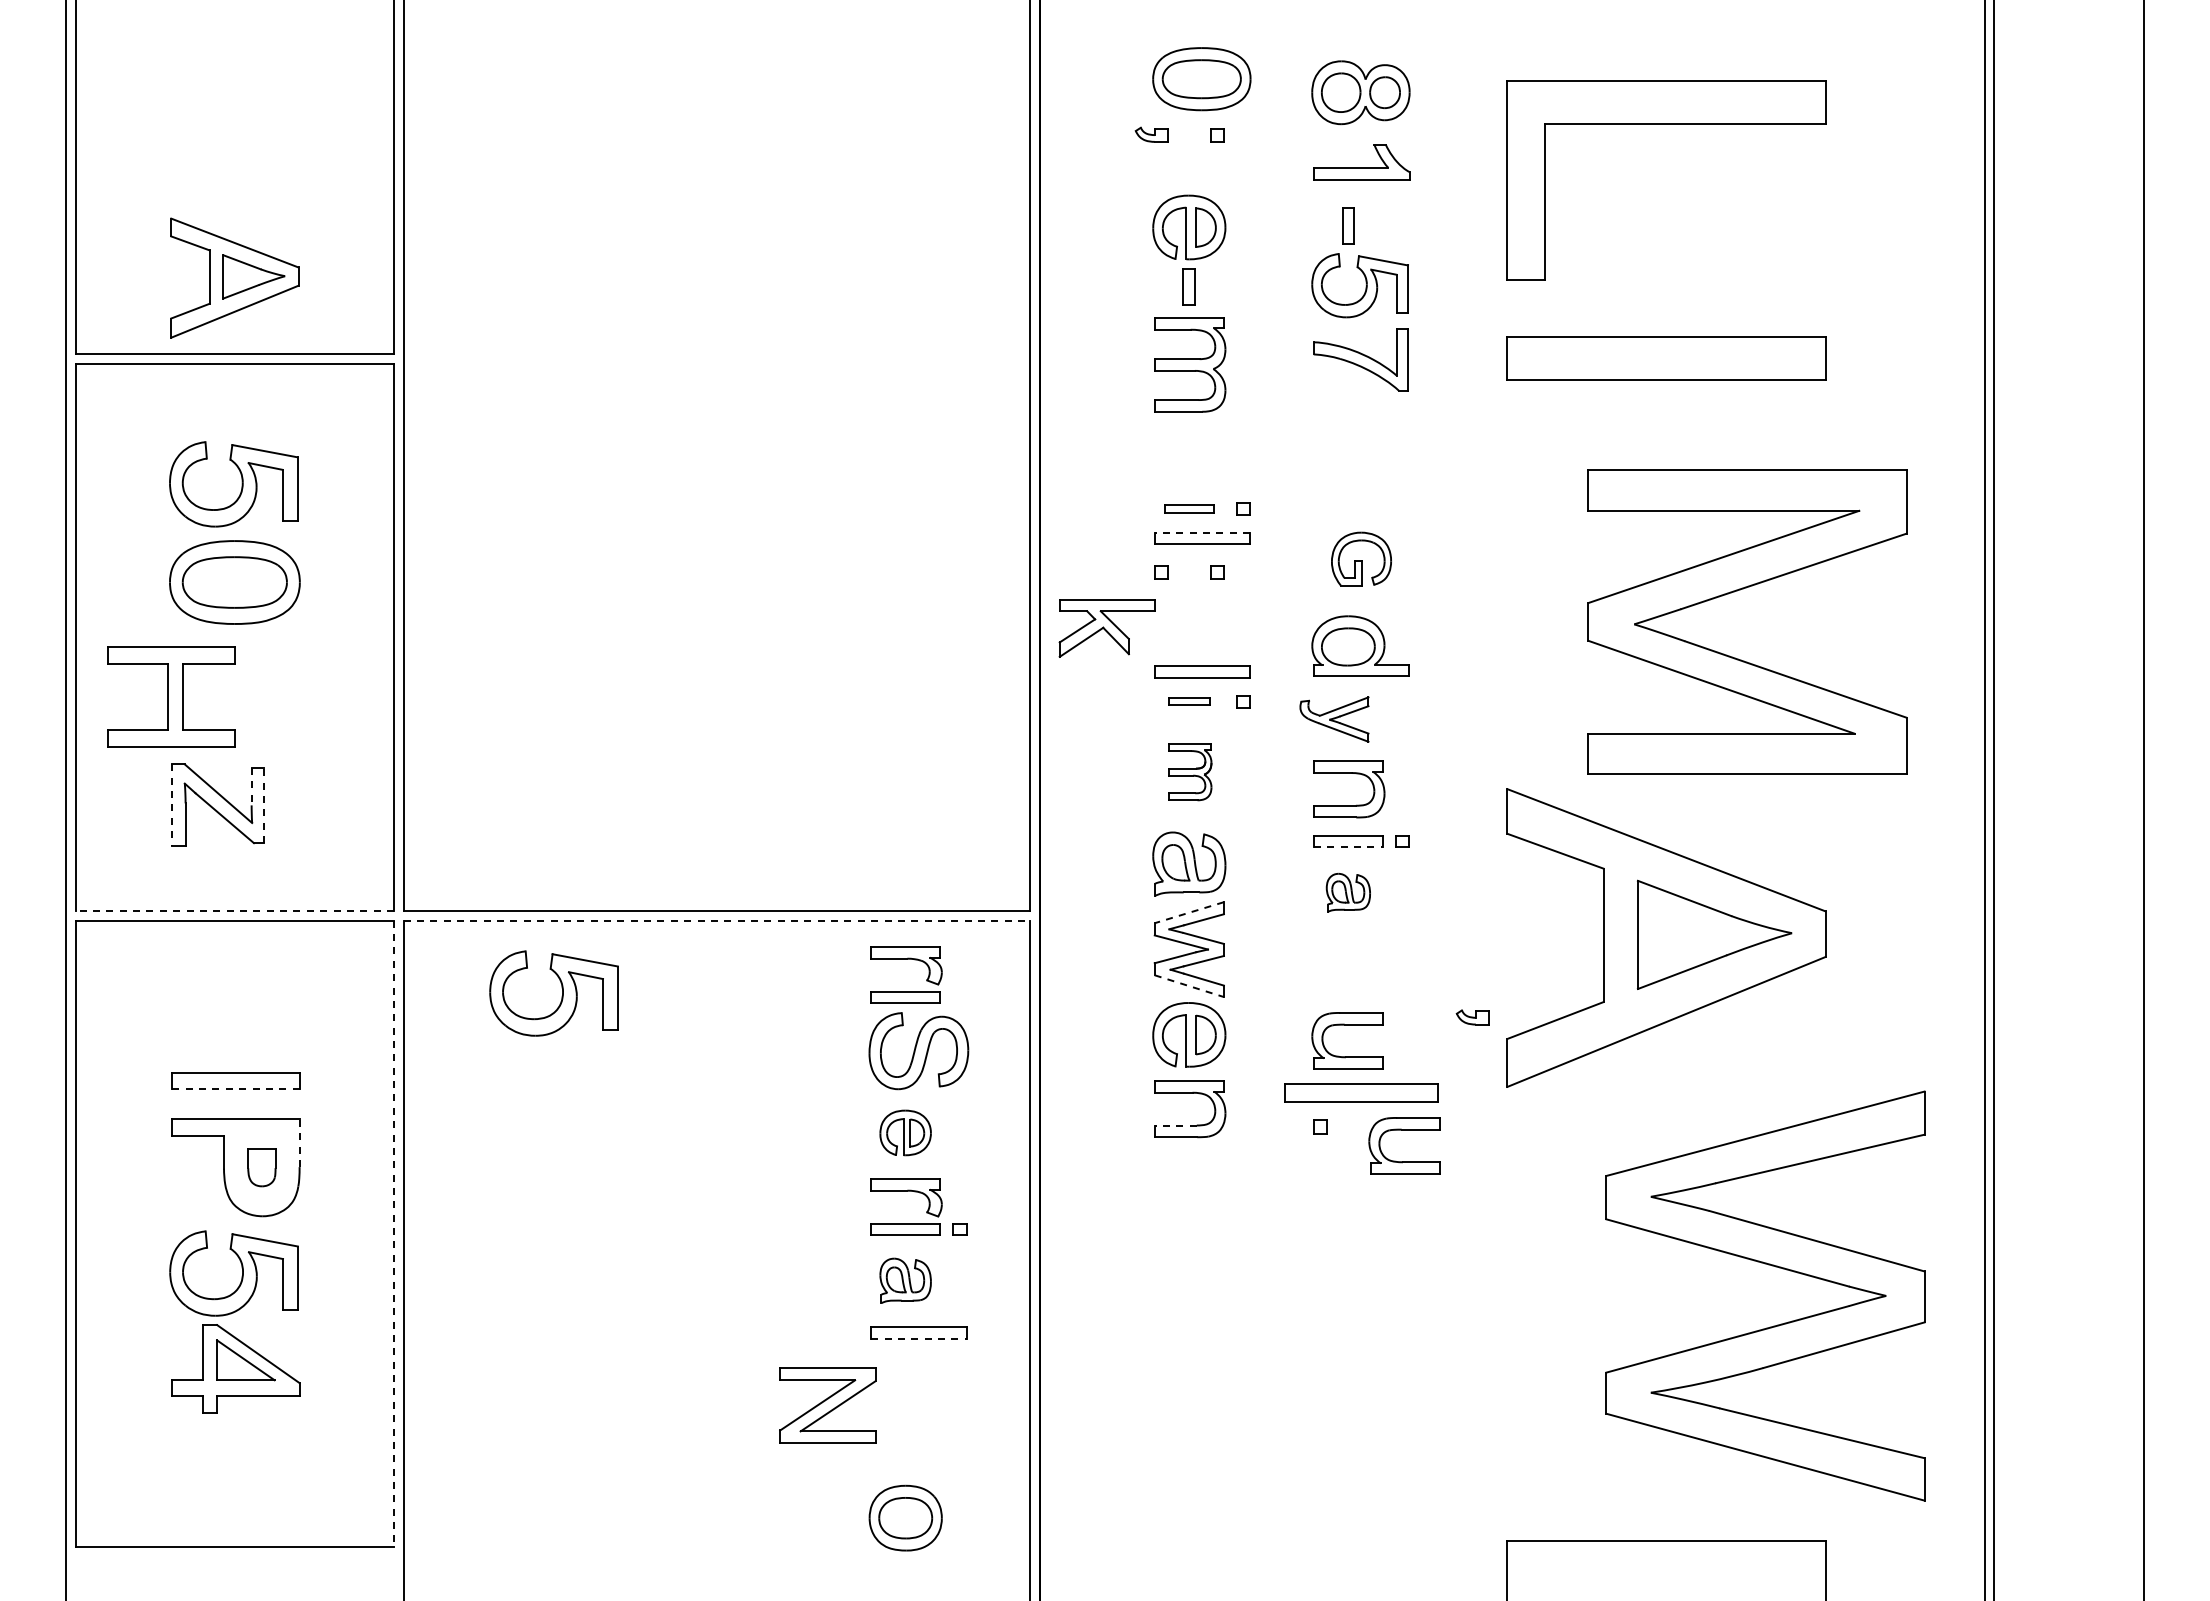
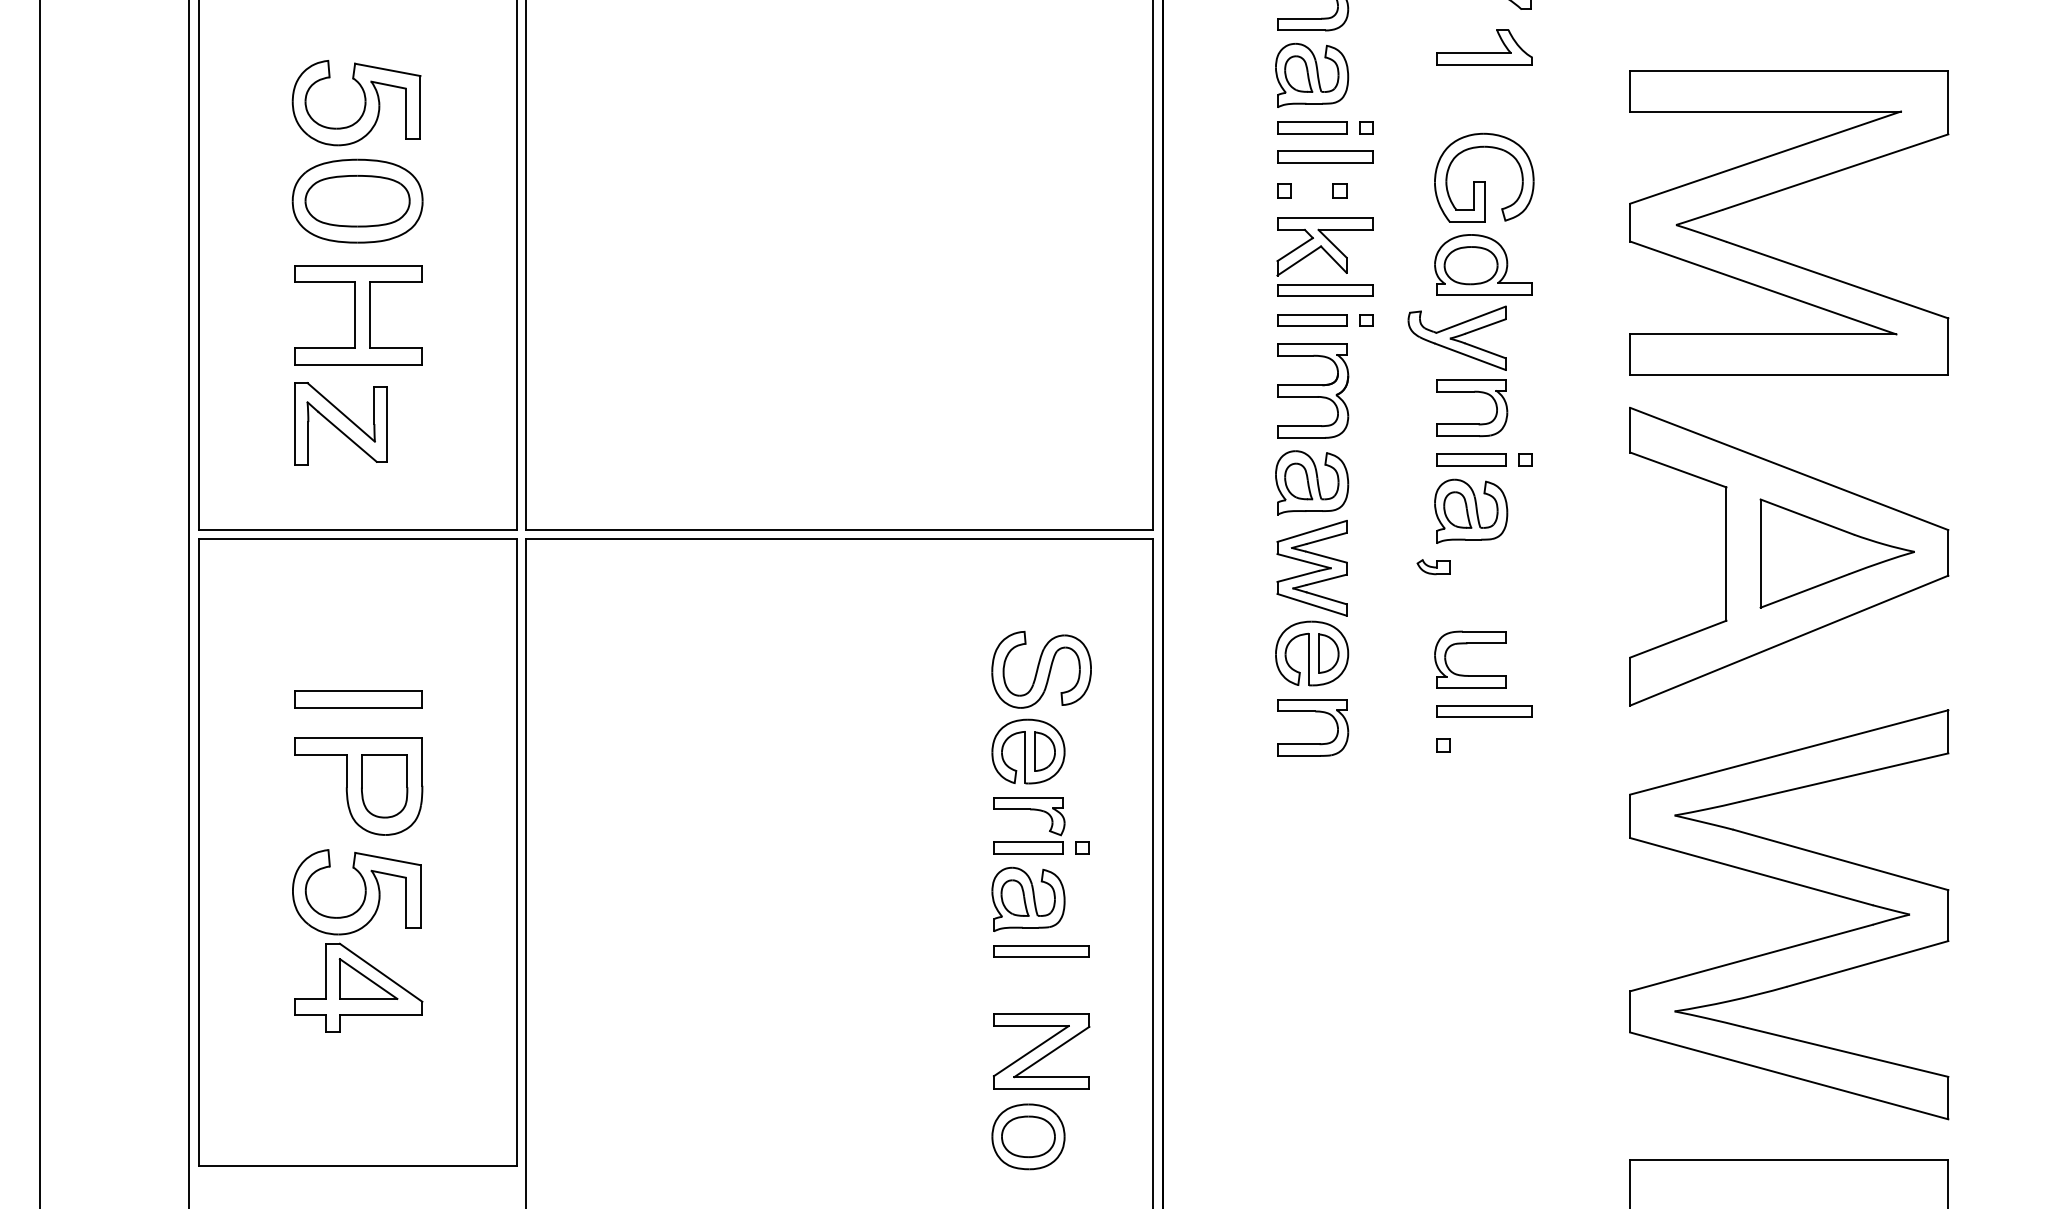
part: (1361, 428) -> (1484, 47), added
part: (1189, 456) -> (1312, 75), added
part: (1189, 508) -> (1312, 127), size x1.43
line: (1202, 532) -> (1325, 151), dashed -> solid
part: (1361, 558) -> (1484, 177), size x1.67
part: (1737, 591) -> (1779, 192), moved
part: (1106, 628) -> (1324, 247), moved
part: (171, 696) -> (358, 315), moved
part: (1189, 701) -> (1312, 320), size x1.67
part: (1334, 719) -> (1457, 338), size x1.43
part: (1190, 771) -> (1313, 390), size x1.67
line: (251, 786) -> (374, 405), dashed -> solid
line: (172, 805) -> (295, 424), dashed -> solid
line: (264, 805) -> (387, 424), dashed -> solid
line: (1348, 847) -> (1471, 466), dashed -> solid
part: (1348, 892) -> (1471, 511), size x1.67
line: (234, 911) -> (357, 530), dashed -> solid
line: (1188, 912) -> (1311, 531), dashed -> solid
line: (717, 920) -> (840, 539), dashed -> solid
part: (906, 959) -> (1029, 578), removed
line: (1189, 986) -> (1312, 605), dashed -> solid
part: (561, 996) -> (684, 615), removed
part: (1472, 1017) -> (1433, 567), moved
line: (235, 1089) -> (358, 708), dashed -> solid
part: (1361, 1092) -> (1484, 711), size x0.62
line: (1175, 1125) -> (1298, 744), dashed -> solid
part: (1404, 1130) -> (1527, 749), removed
part: (905, 1132) -> (1028, 751), size x1.43
line: (299, 1142) -> (422, 761), dashed -> solid
part: (261, 1167) -> (384, 786), size x1.67
line: (393, 1234) -> (516, 853), dashed -> solid
part: (1775, 1267) -> (1799, 886), moved
part: (905, 1280) -> (1028, 899), size x1.43
line: (918, 1338) -> (1041, 957), dashed -> solid
part: (827, 1405) -> (1041, 1051), moved

